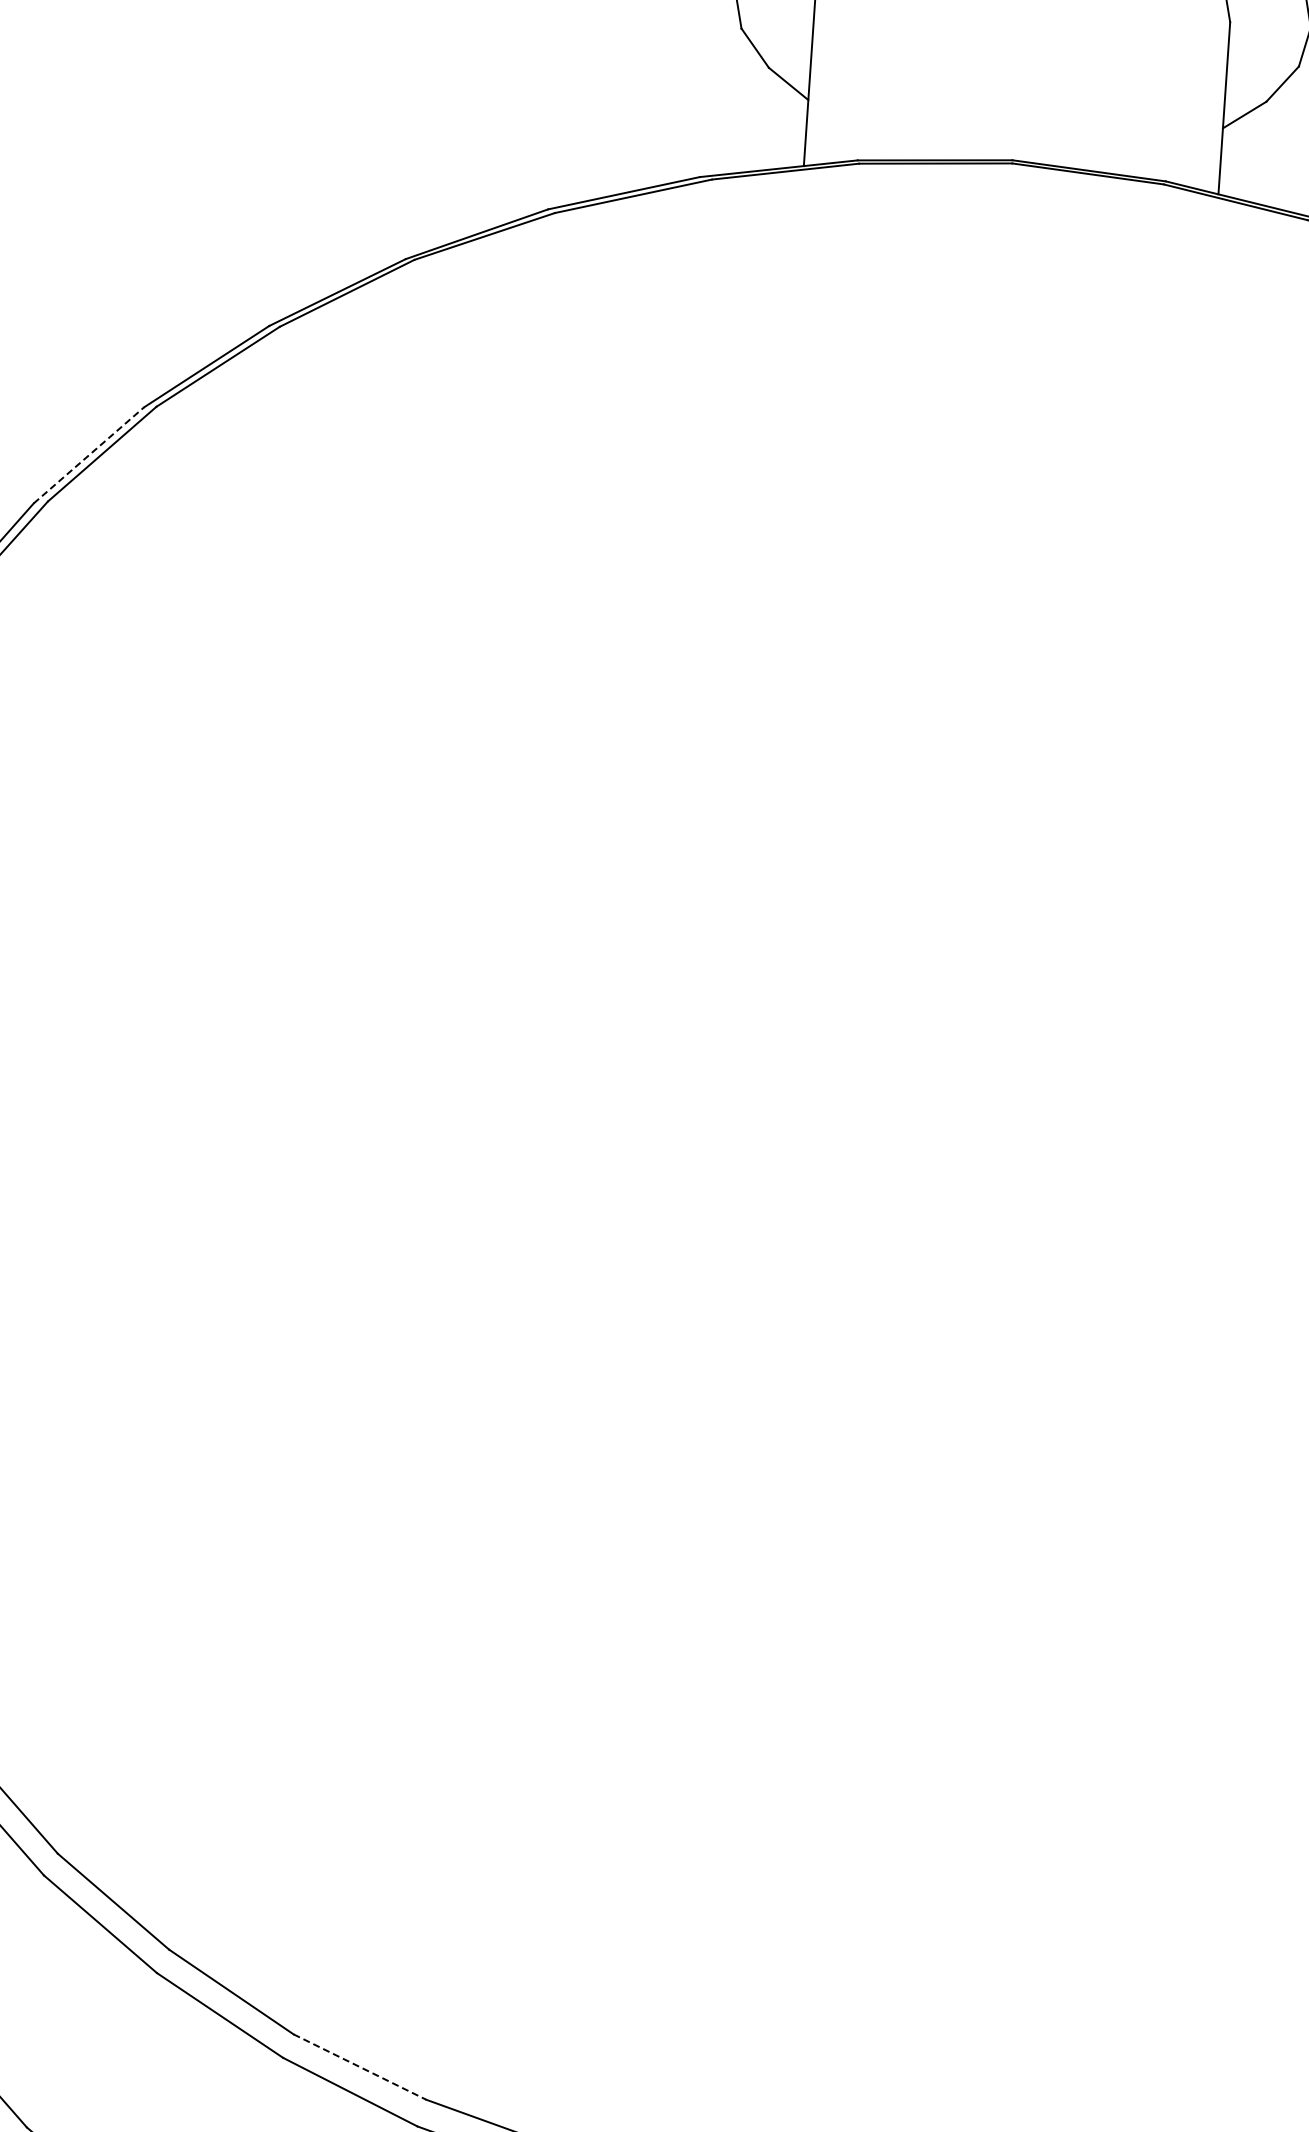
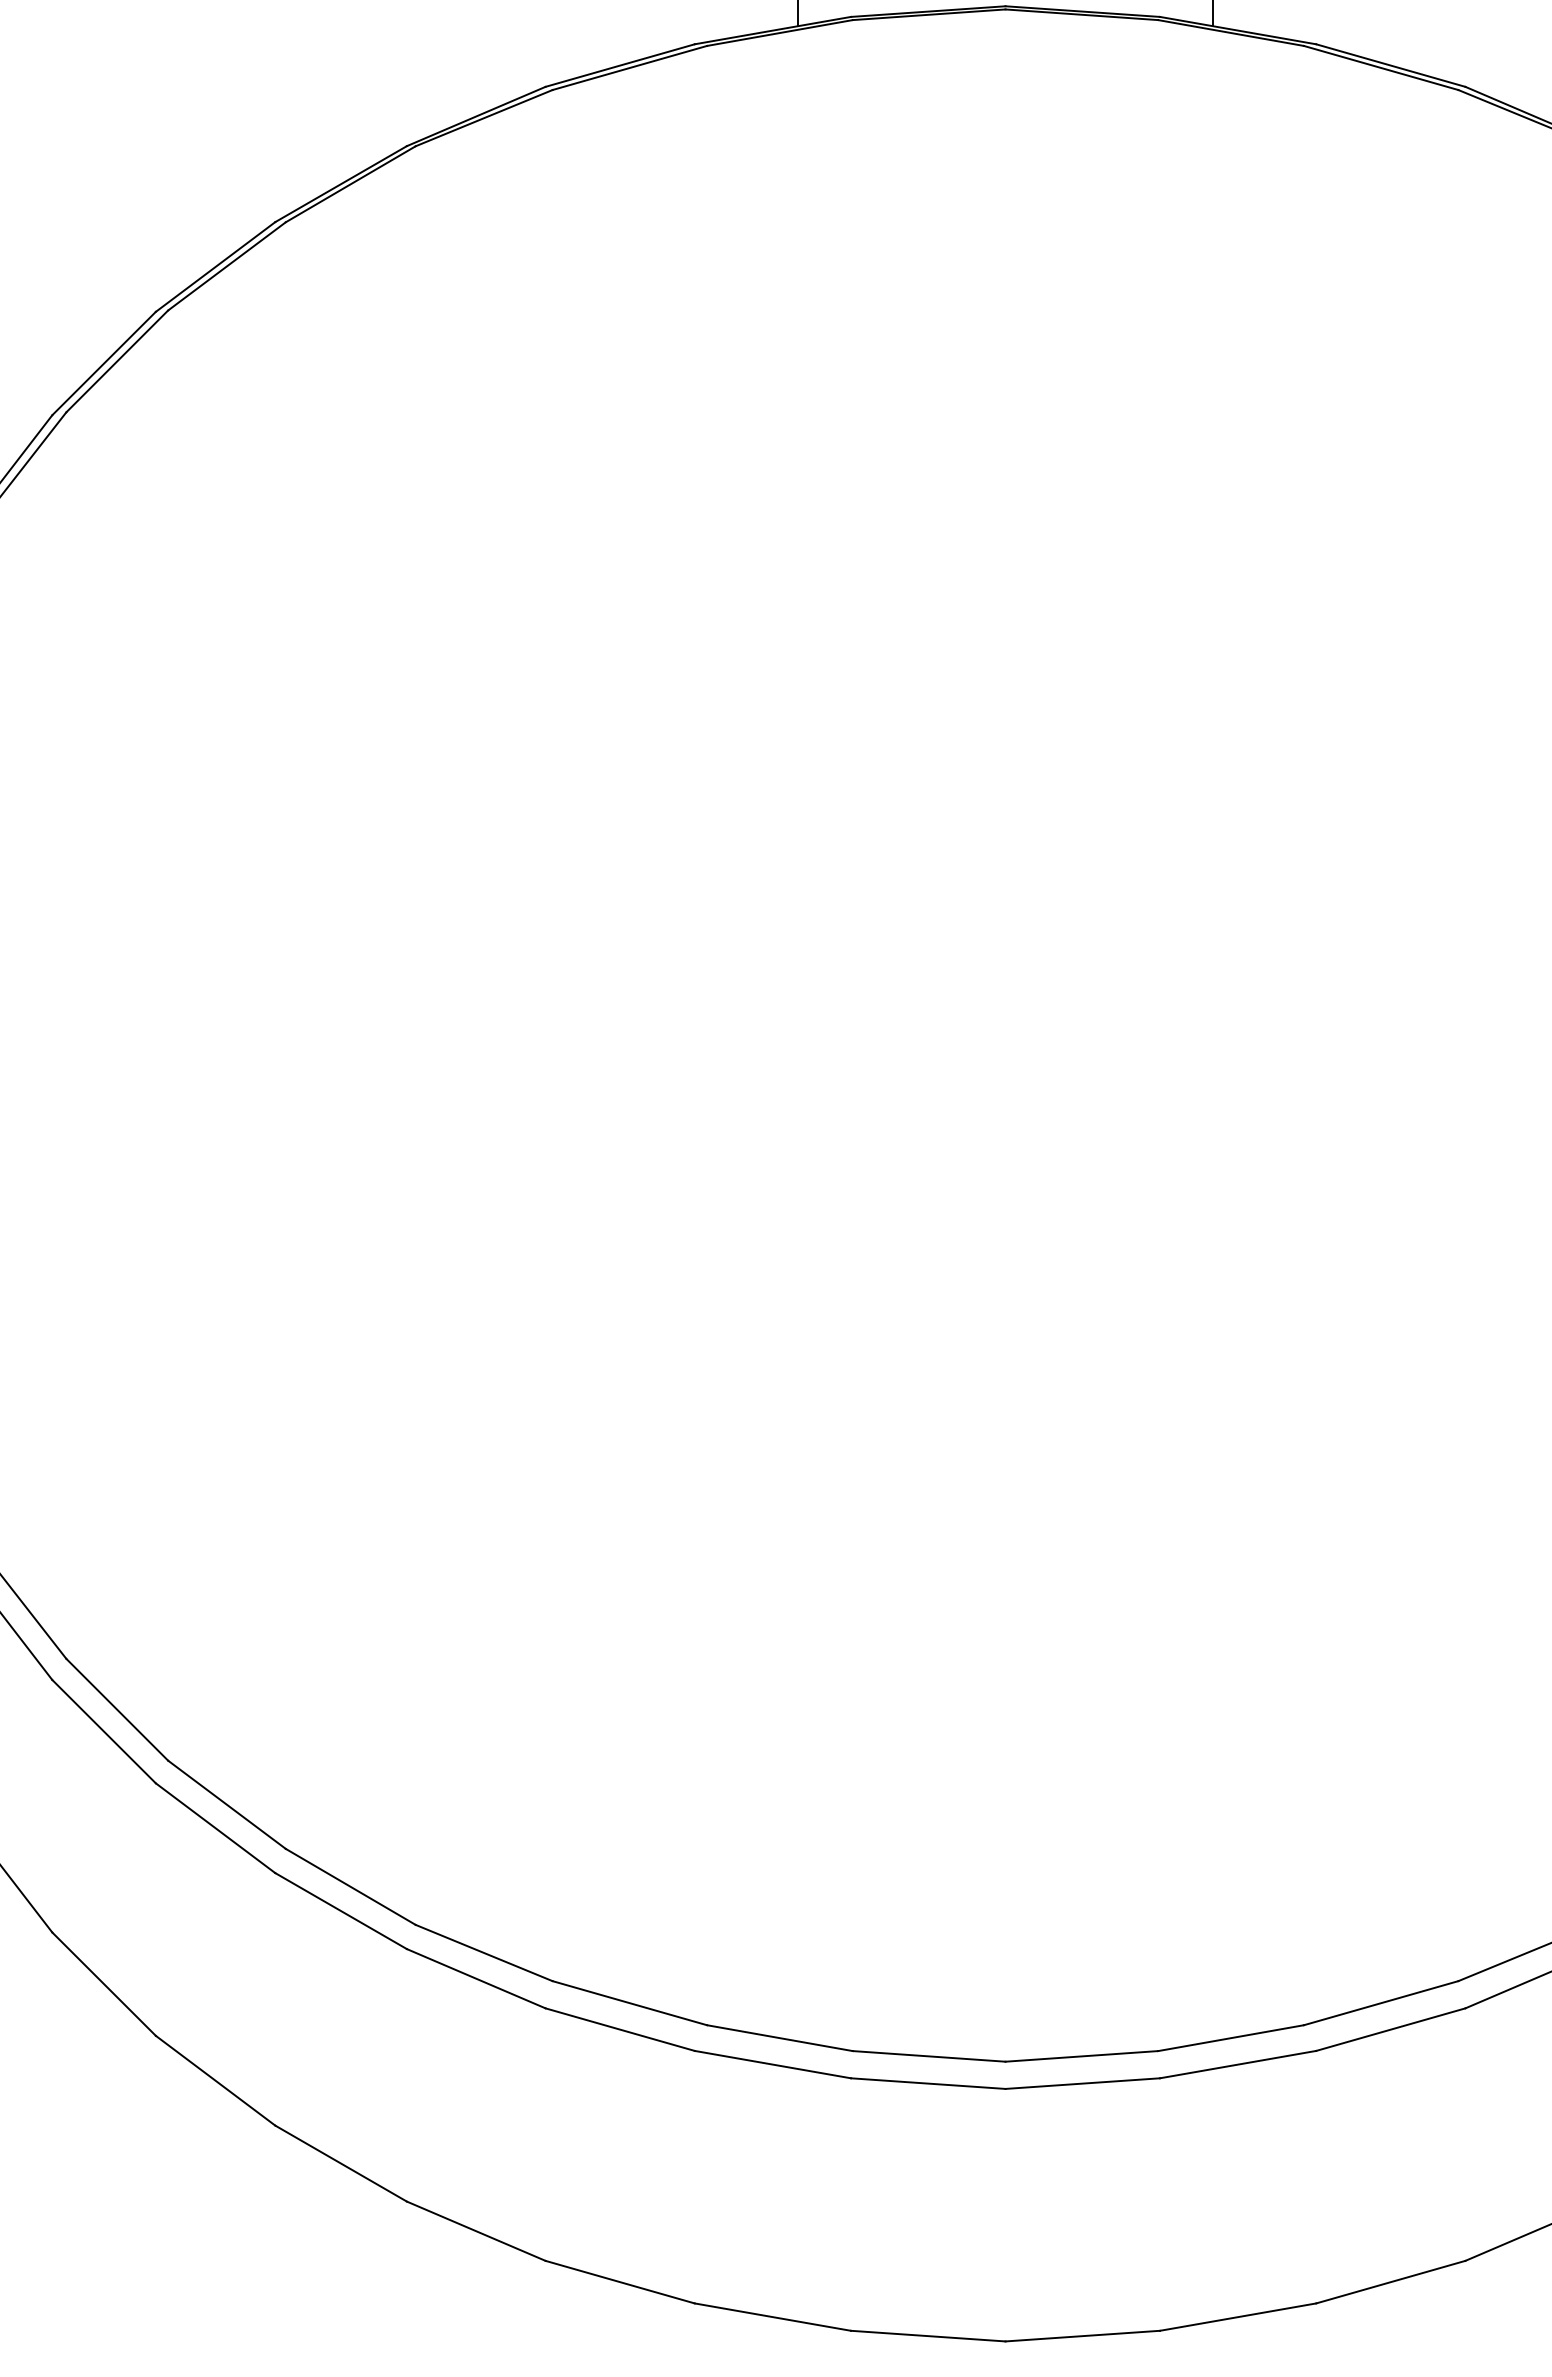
line: (89, 455) -> (104, 363), dashed -> solid
line: (360, 2067) -> (484, 1953), dashed -> solid

